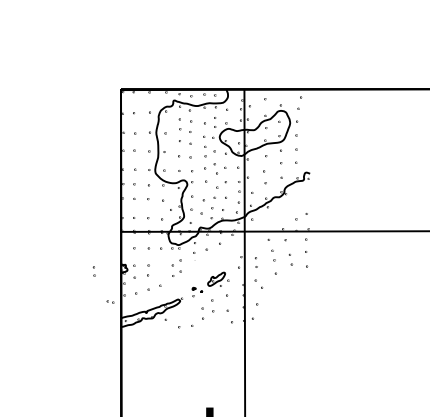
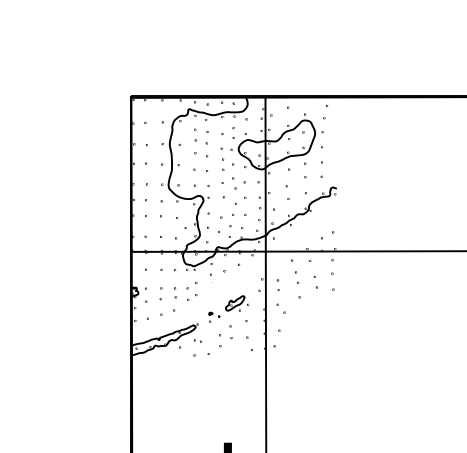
part: (94, 271) -> (175, 292), moved
part: (110, 301) -> (197, 340), moved

